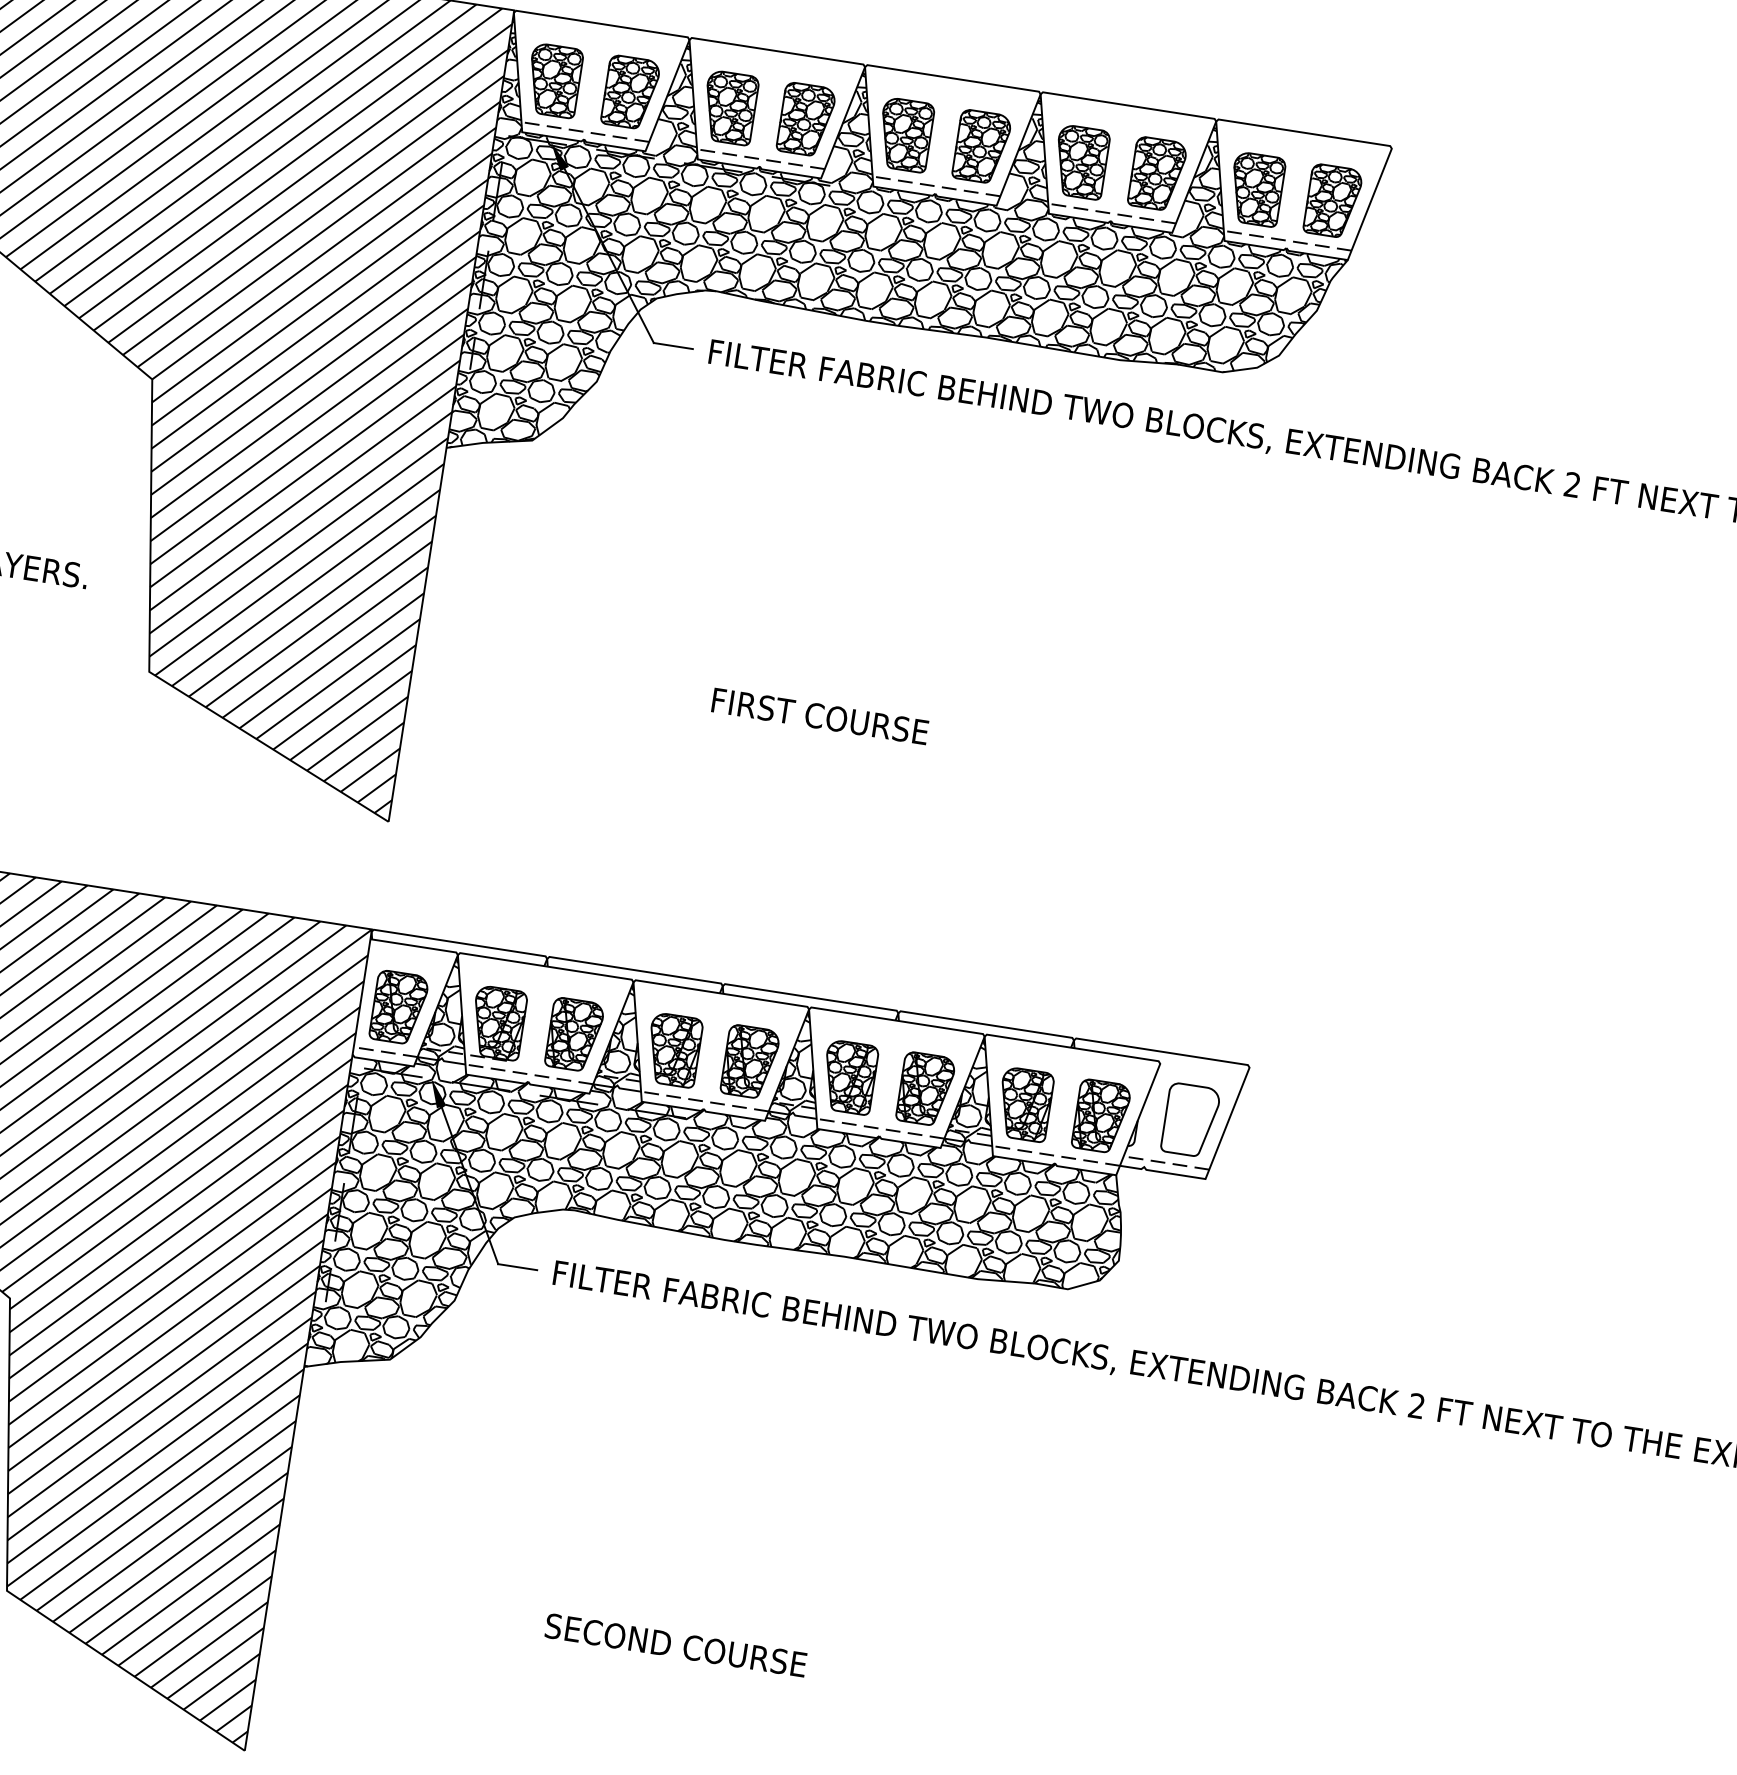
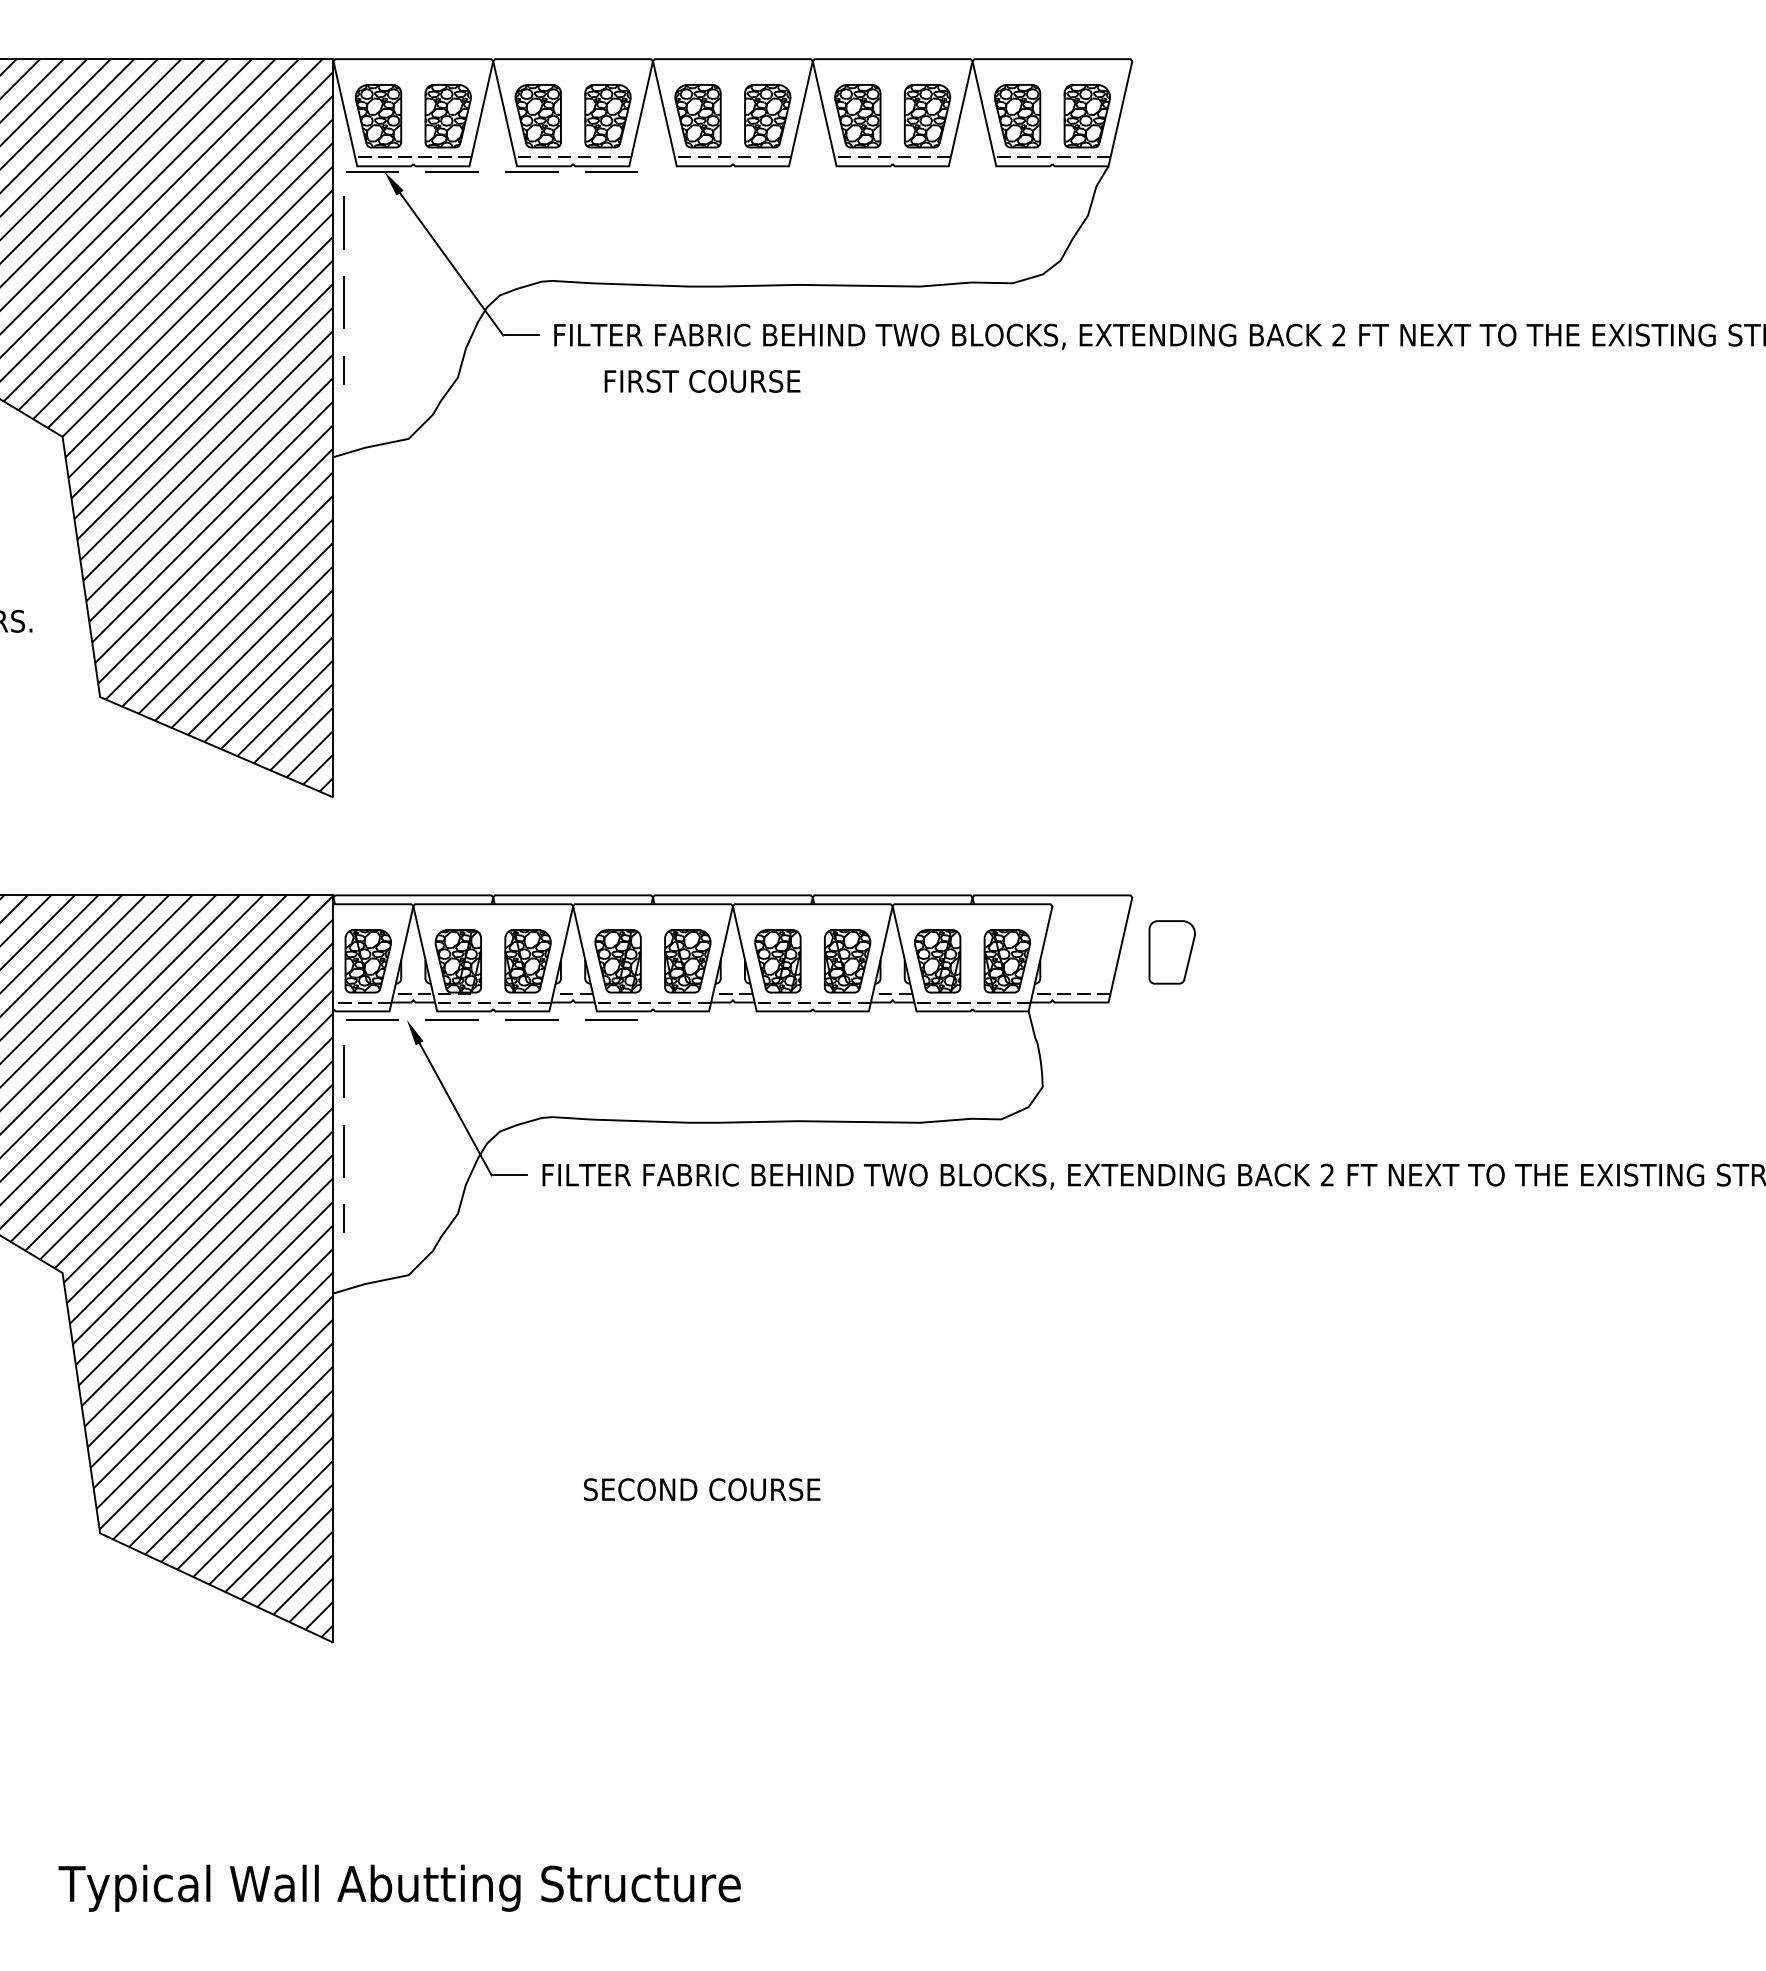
hatch: (905, 298) -> (720, 261), removed
text: (820, 716) -> (702, 381), moved
part: (1189, 1120) -> (1171, 952), moved
hatch: (726, 1215) -> (687, 1100), removed

